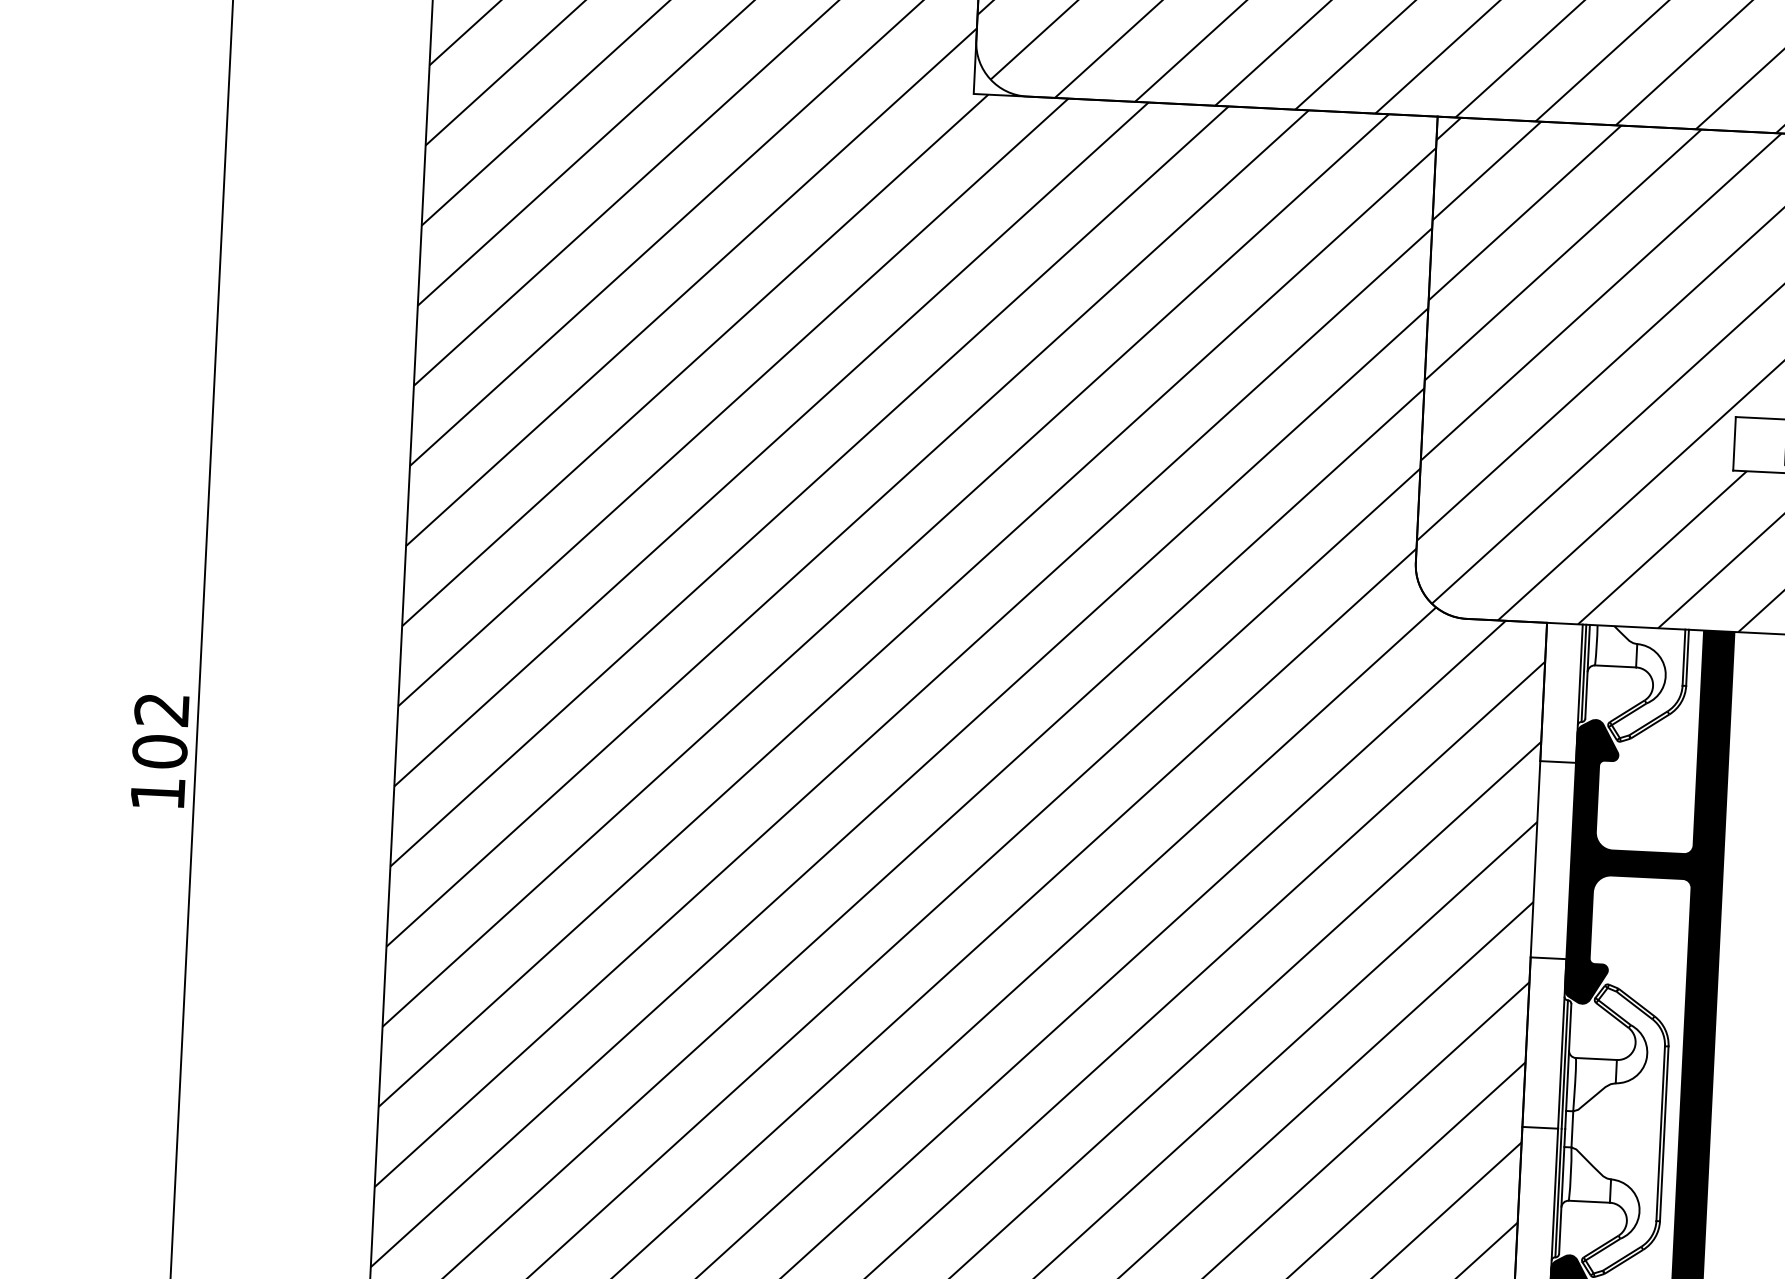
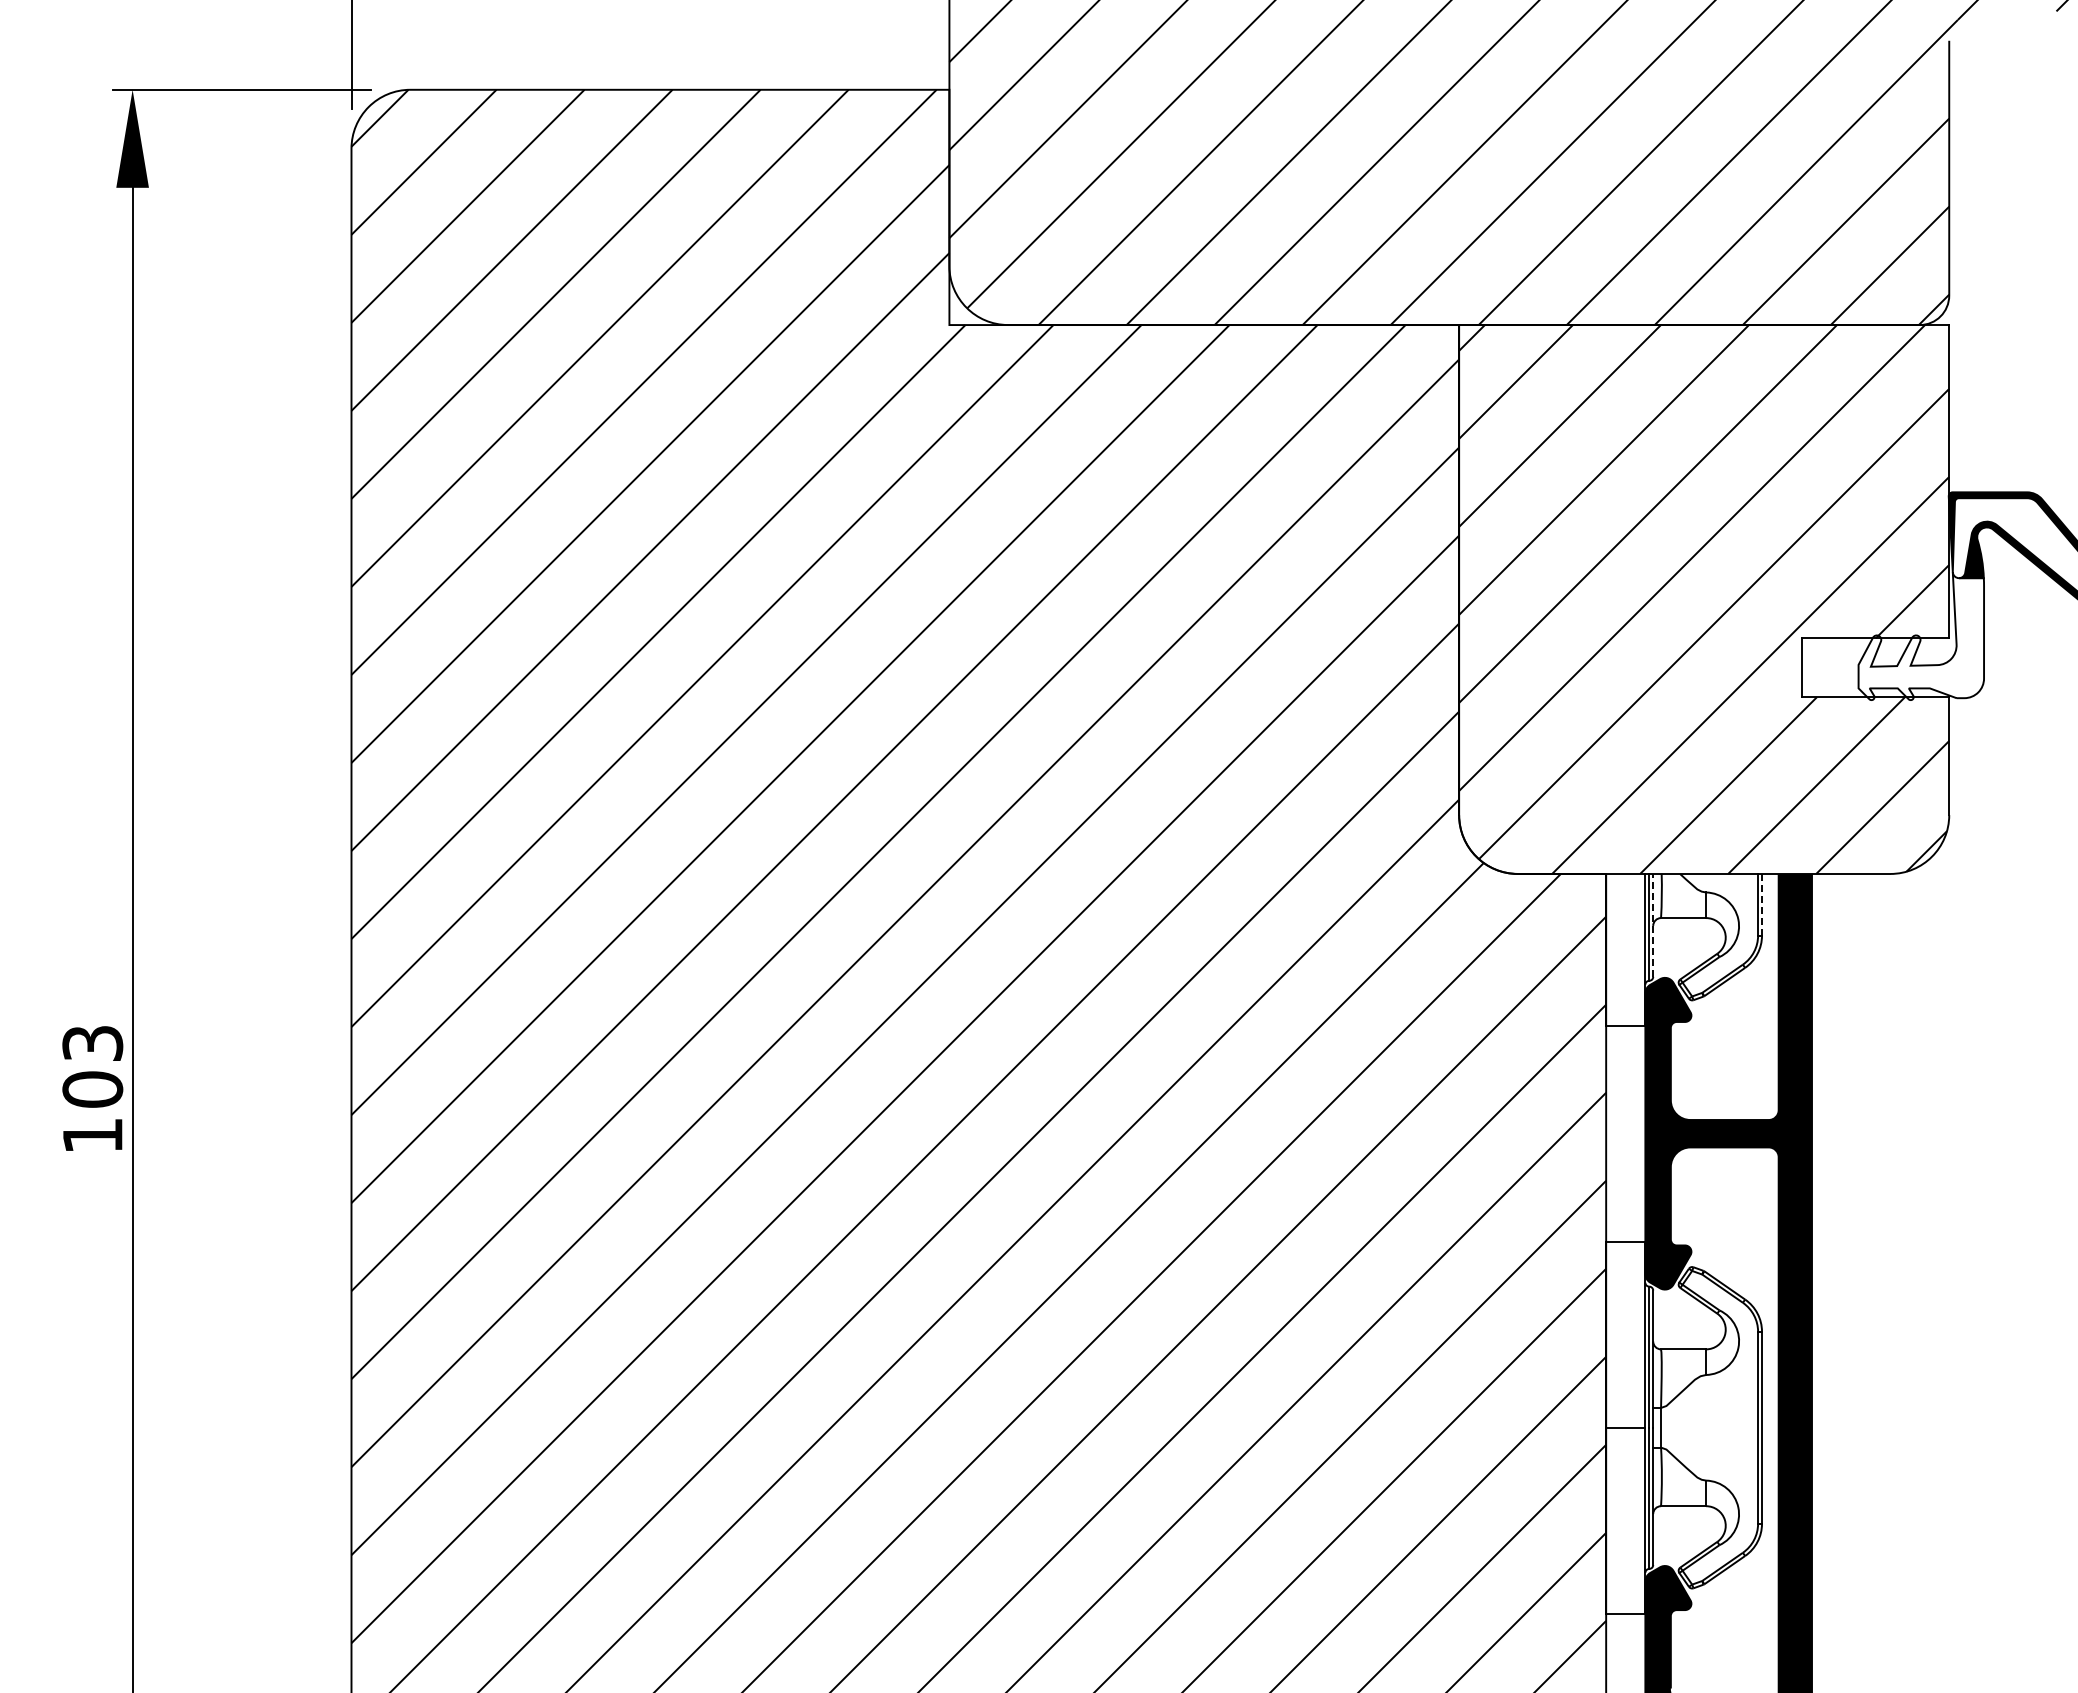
line: (1688, 657) -> (1762, 904), solid -> dashed
line: (1587, 670) -> (1653, 924), solid -> dashed
text: (161, 709) -> (92, 1043), 102 -> 103

